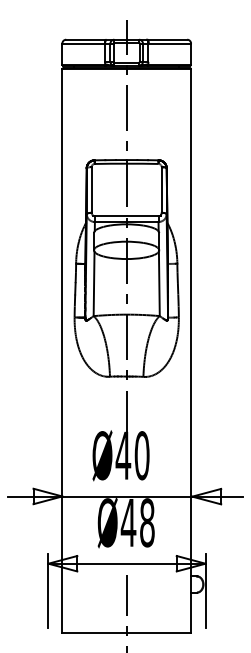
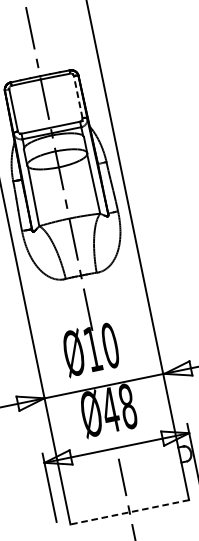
line: (161, 190) -> (78, 97), solid -> dashed
text: (123, 455) -> (93, 348), Ø40 -> Ø10
line: (126, 633) -> (129, 512), solid -> dashed

